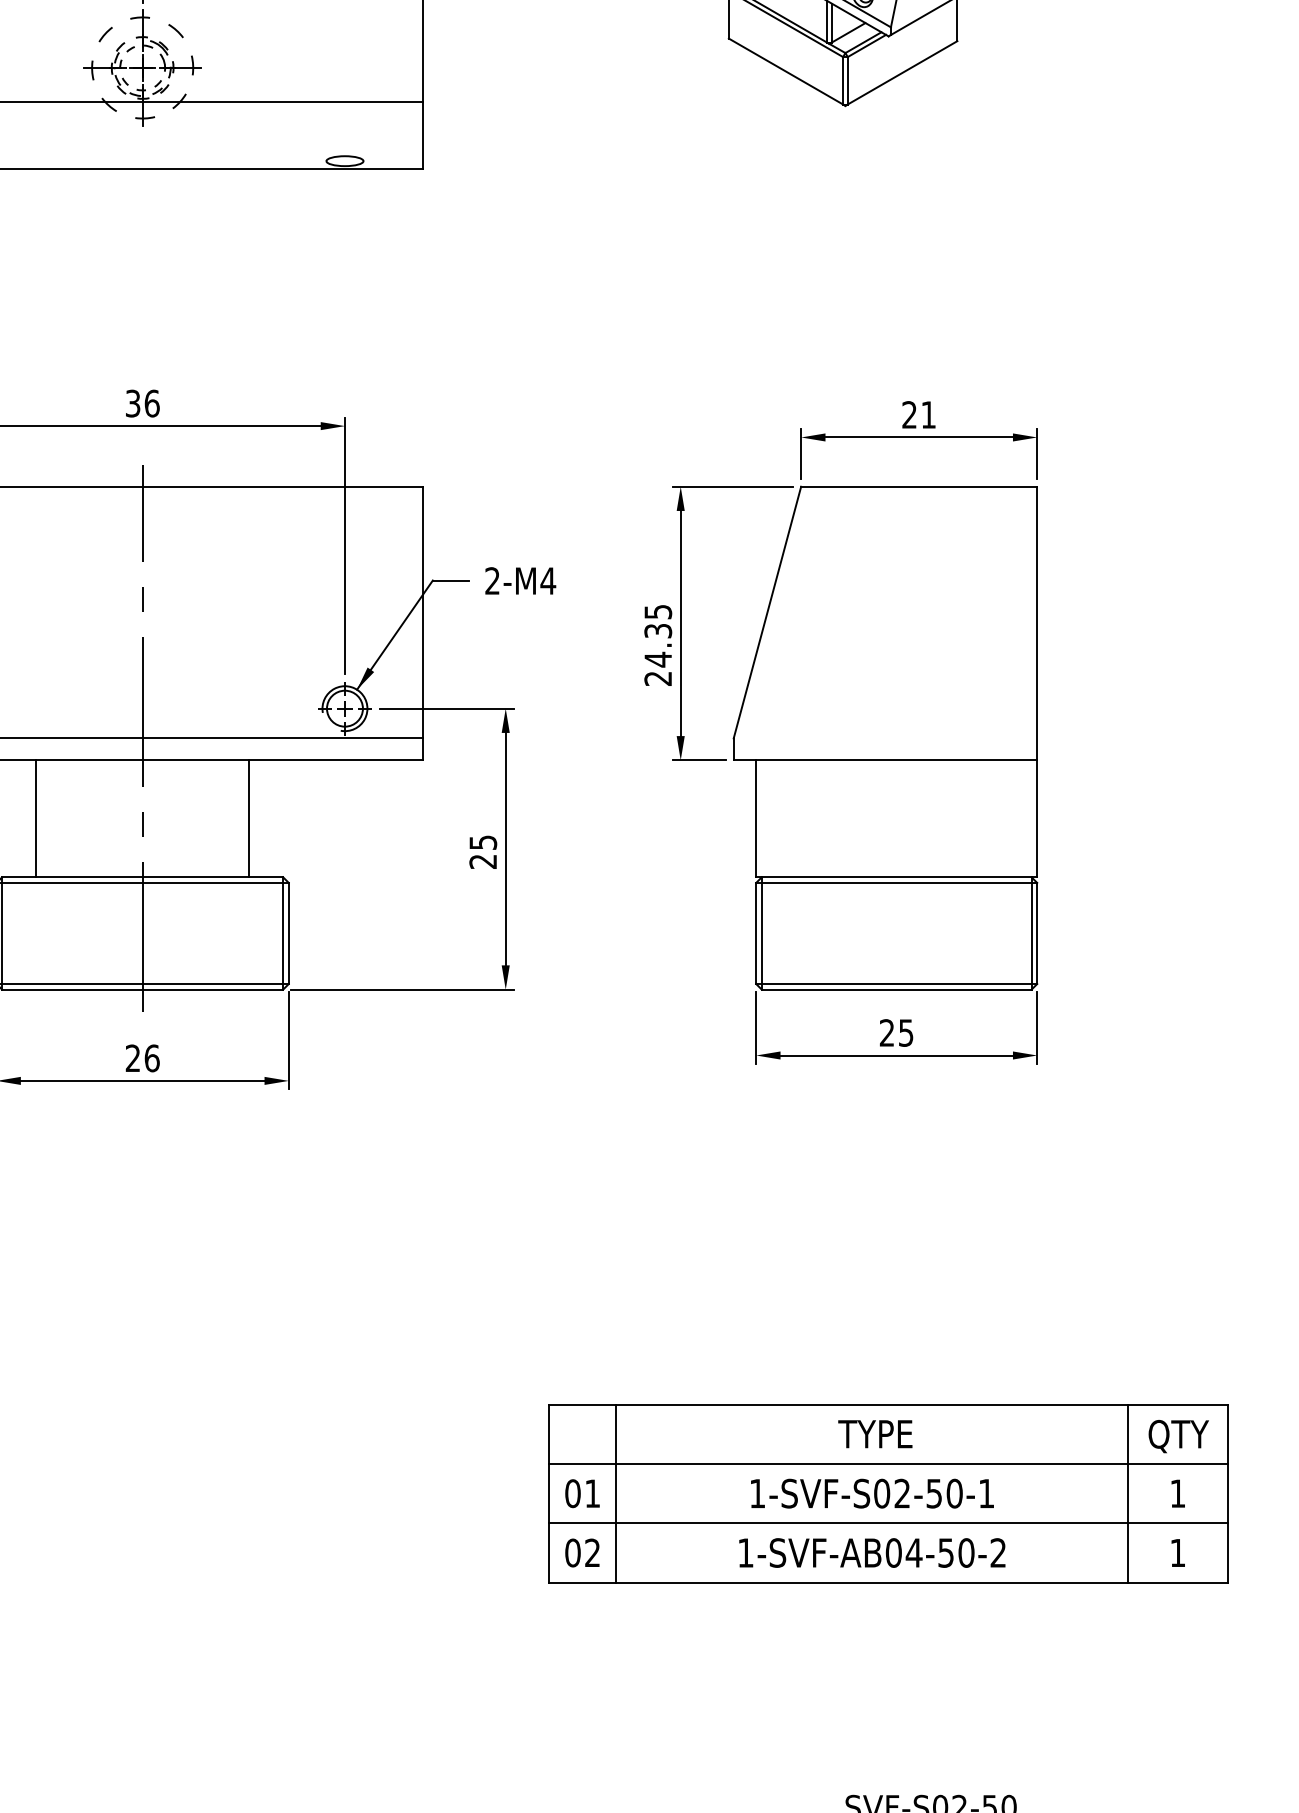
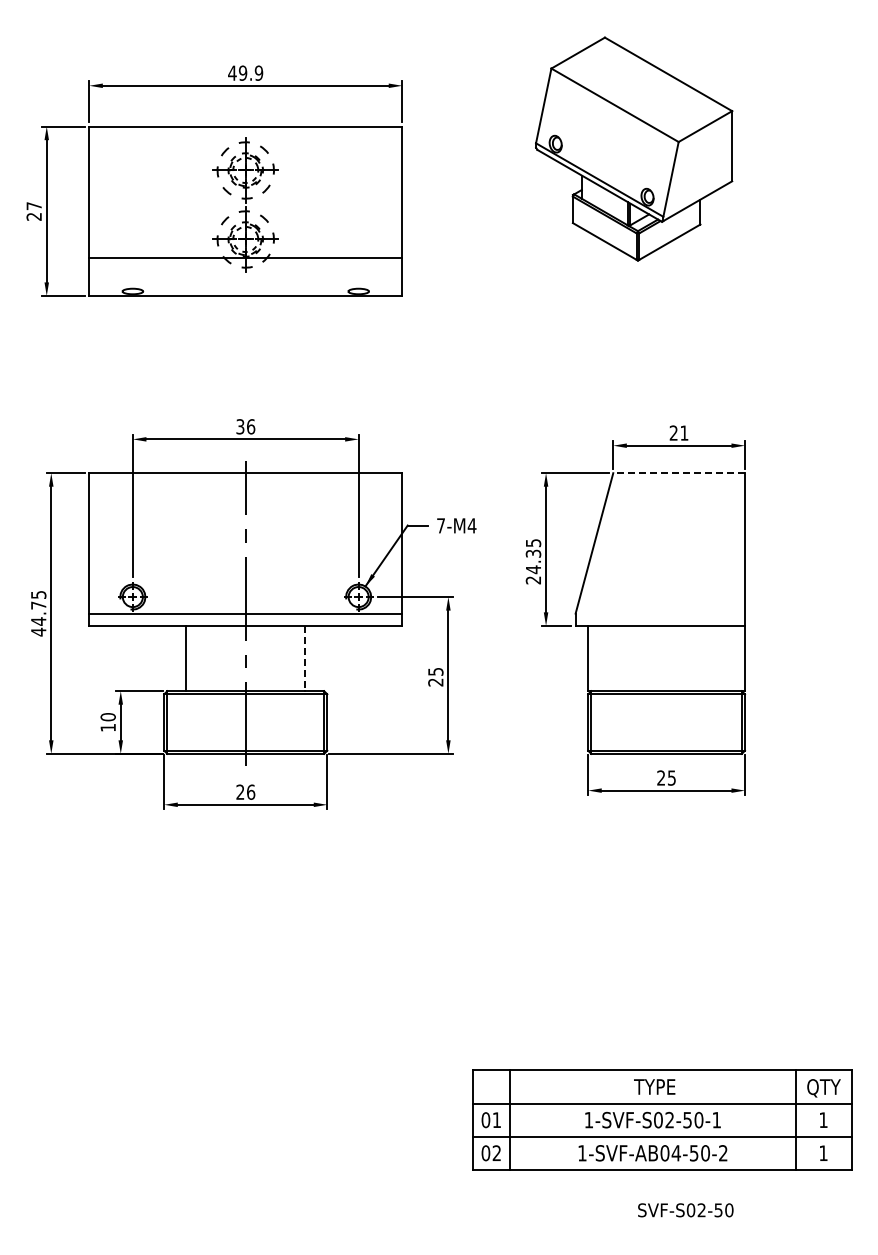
line: (919, 487) -> (679, 473), solid -> dashed
text: (491, 580) -> (440, 525), 2-M4 -> 7-M4
line: (249, 818) -> (305, 658), solid -> dashed
part: (889, 1492) -> (662, 1119), moved

